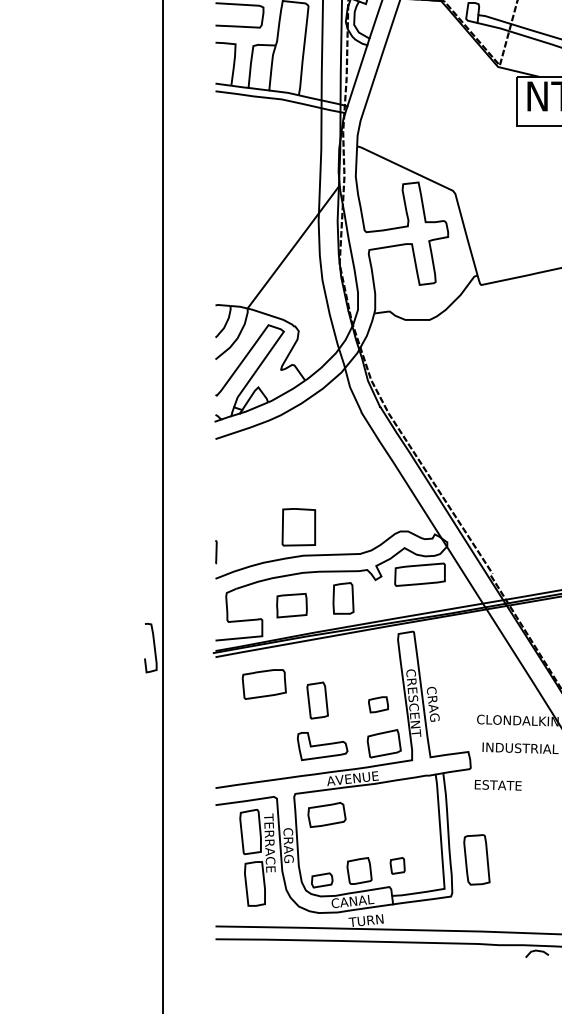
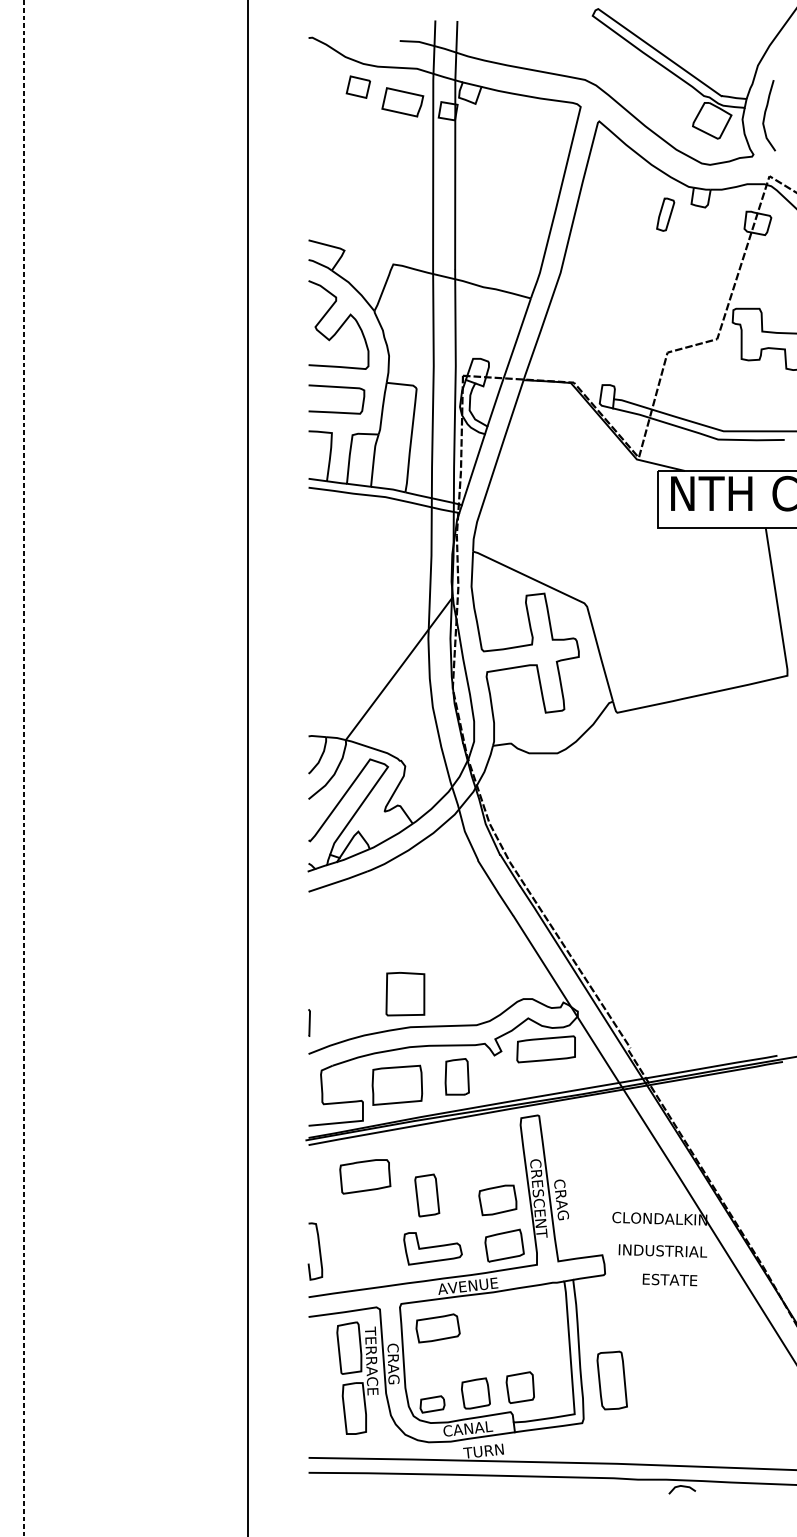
part: (292, 605) -> (397, 1084), size x1.43
curve: (153, 646) -> (318, 1249), moved
part: (378, 704) -> (497, 1200), size x1.67
text: (497, 784) -> (669, 1279), moved
part: (397, 865) -> (519, 1387), size x1.67

